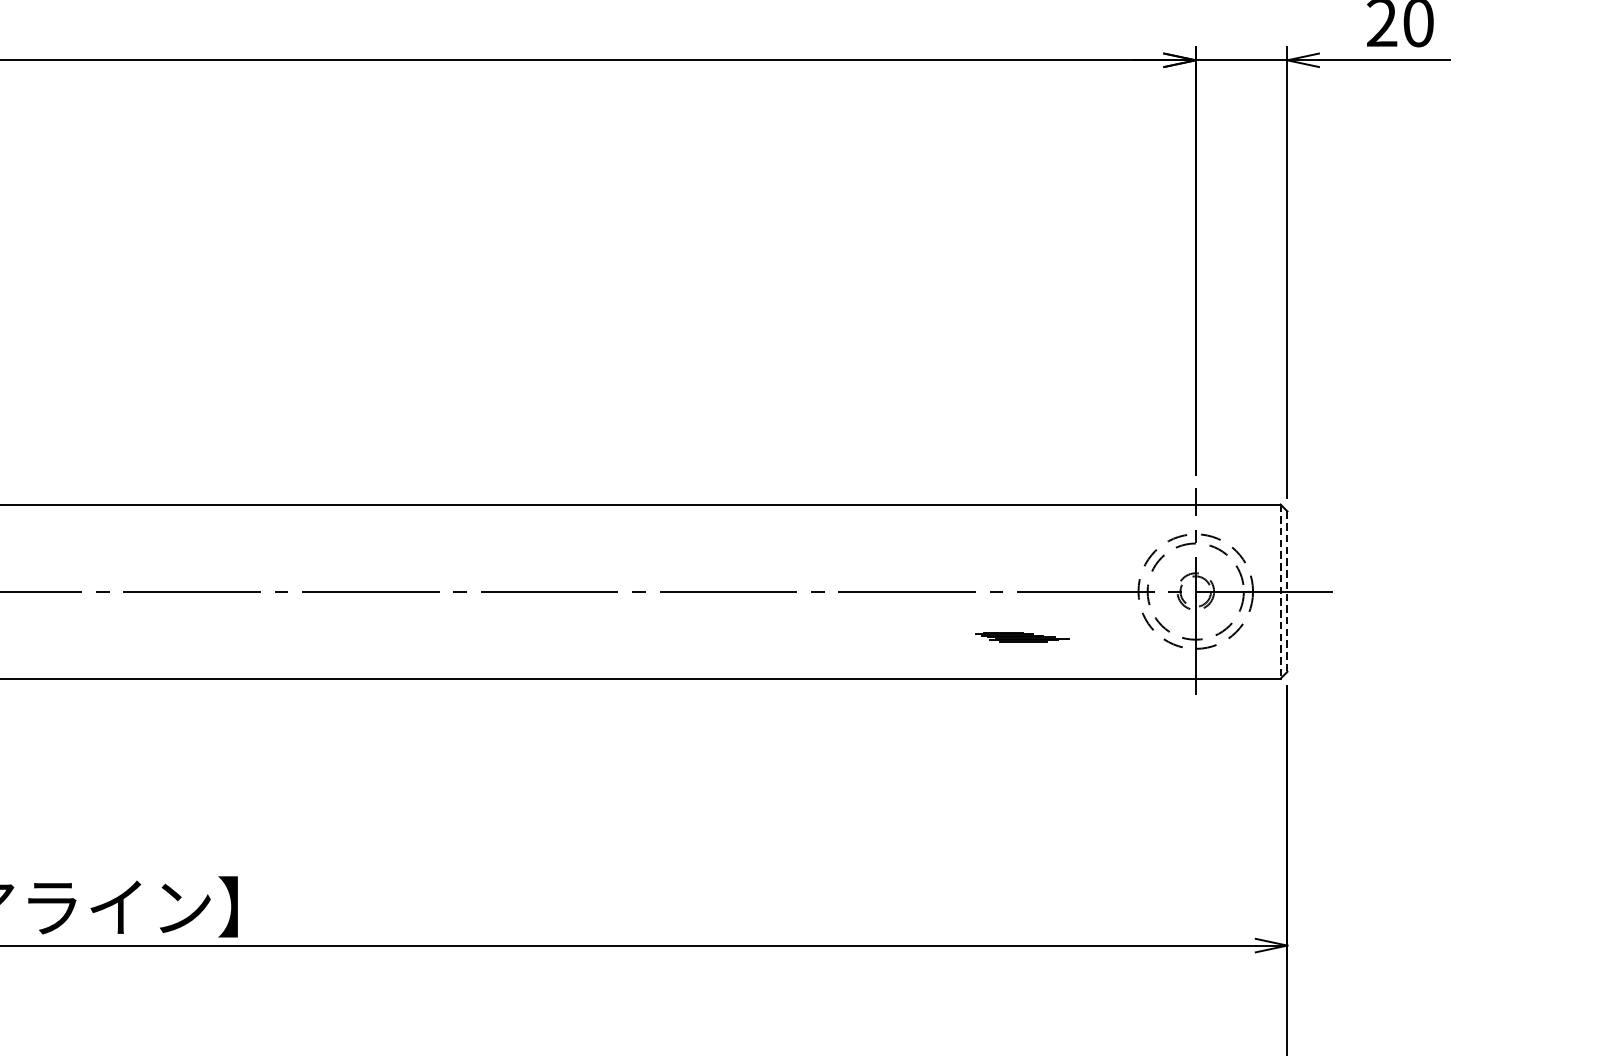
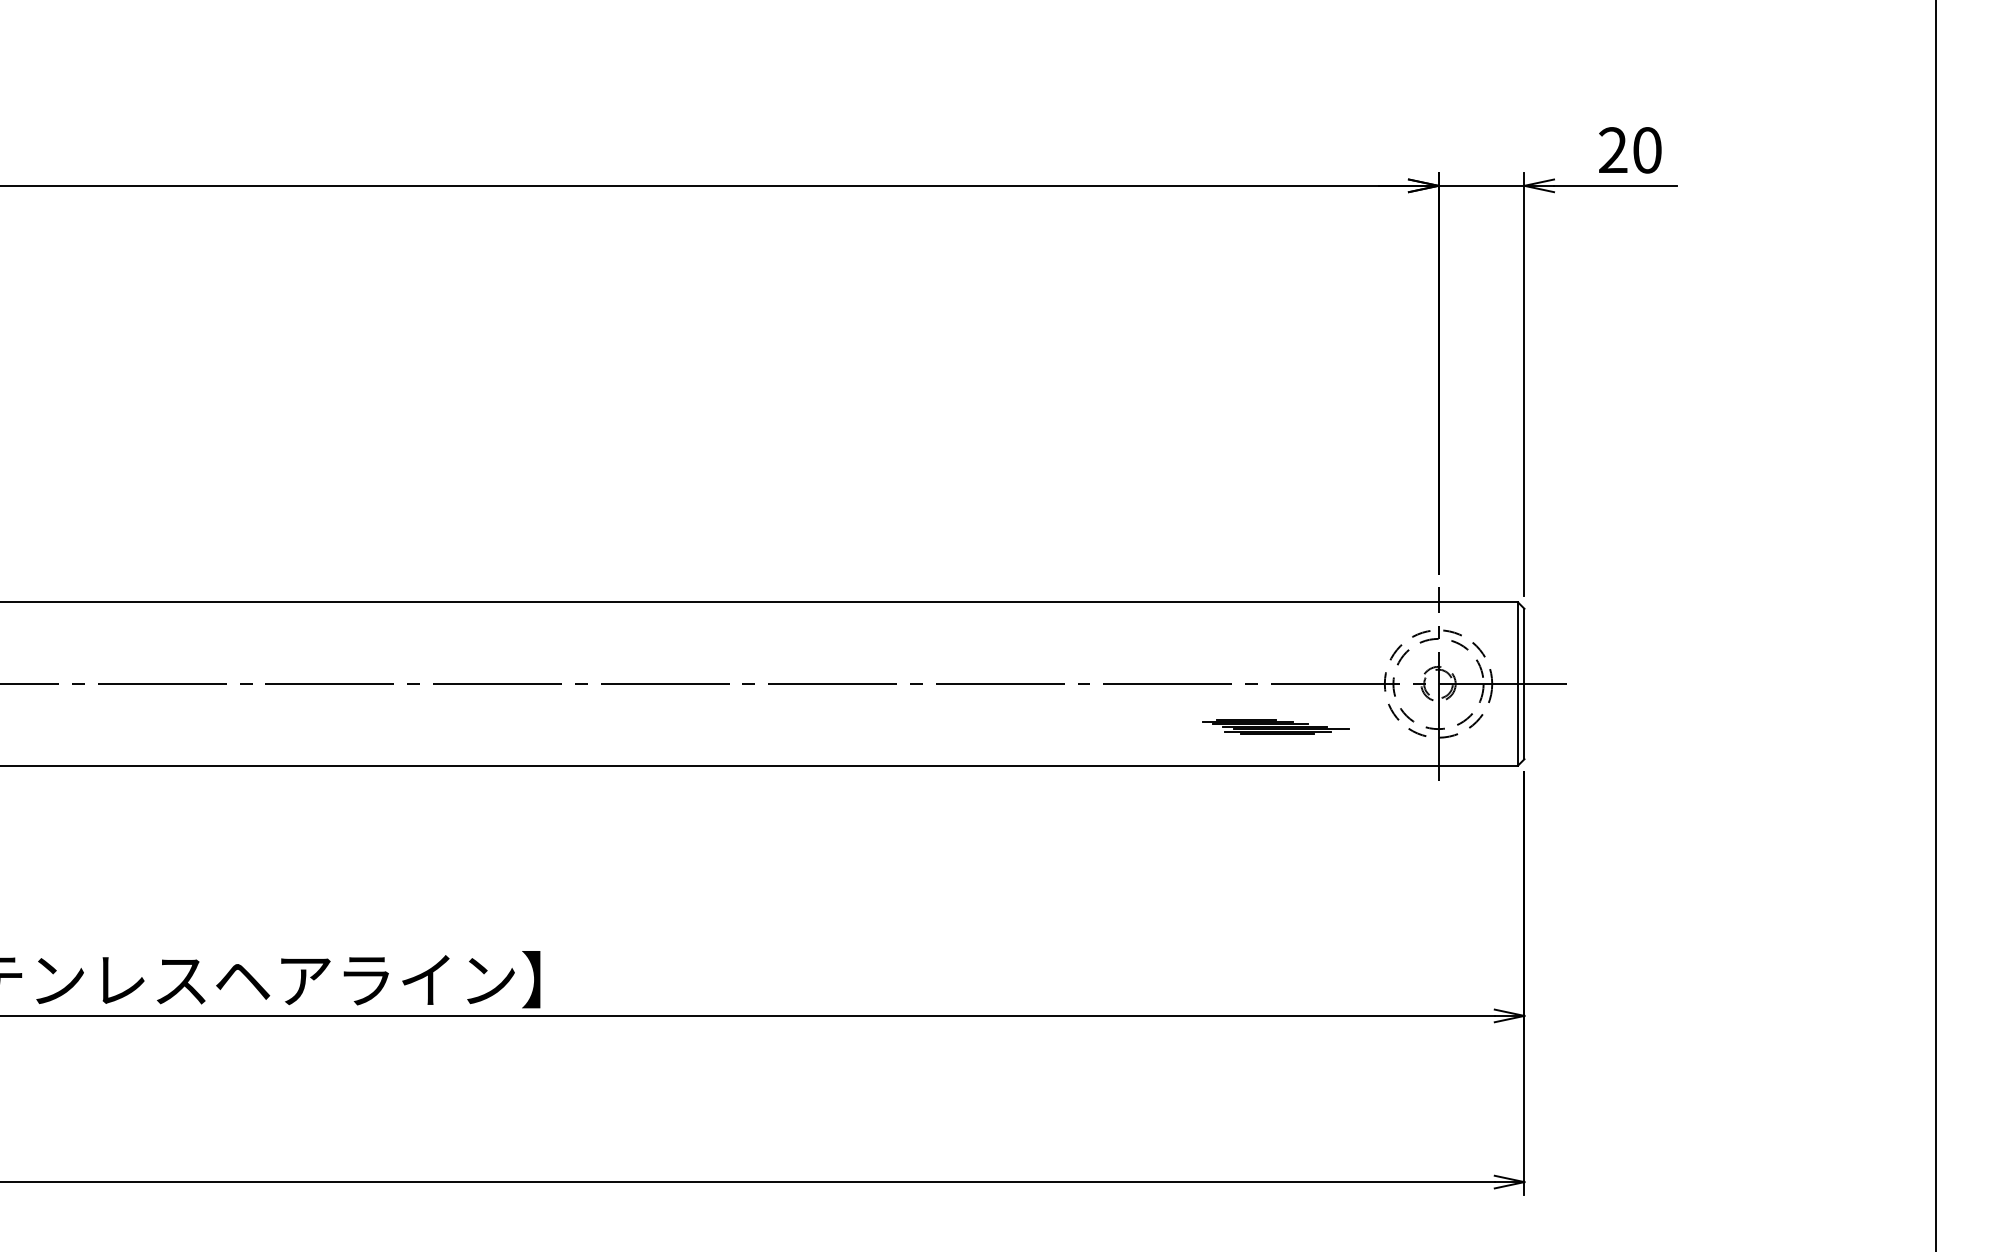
line: (1281, 592) -> (1518, 684), dashed -> solid
line: (1287, 592) -> (1524, 684), dashed -> solid
part: (1021, 636) -> (1275, 726), size x1.67

